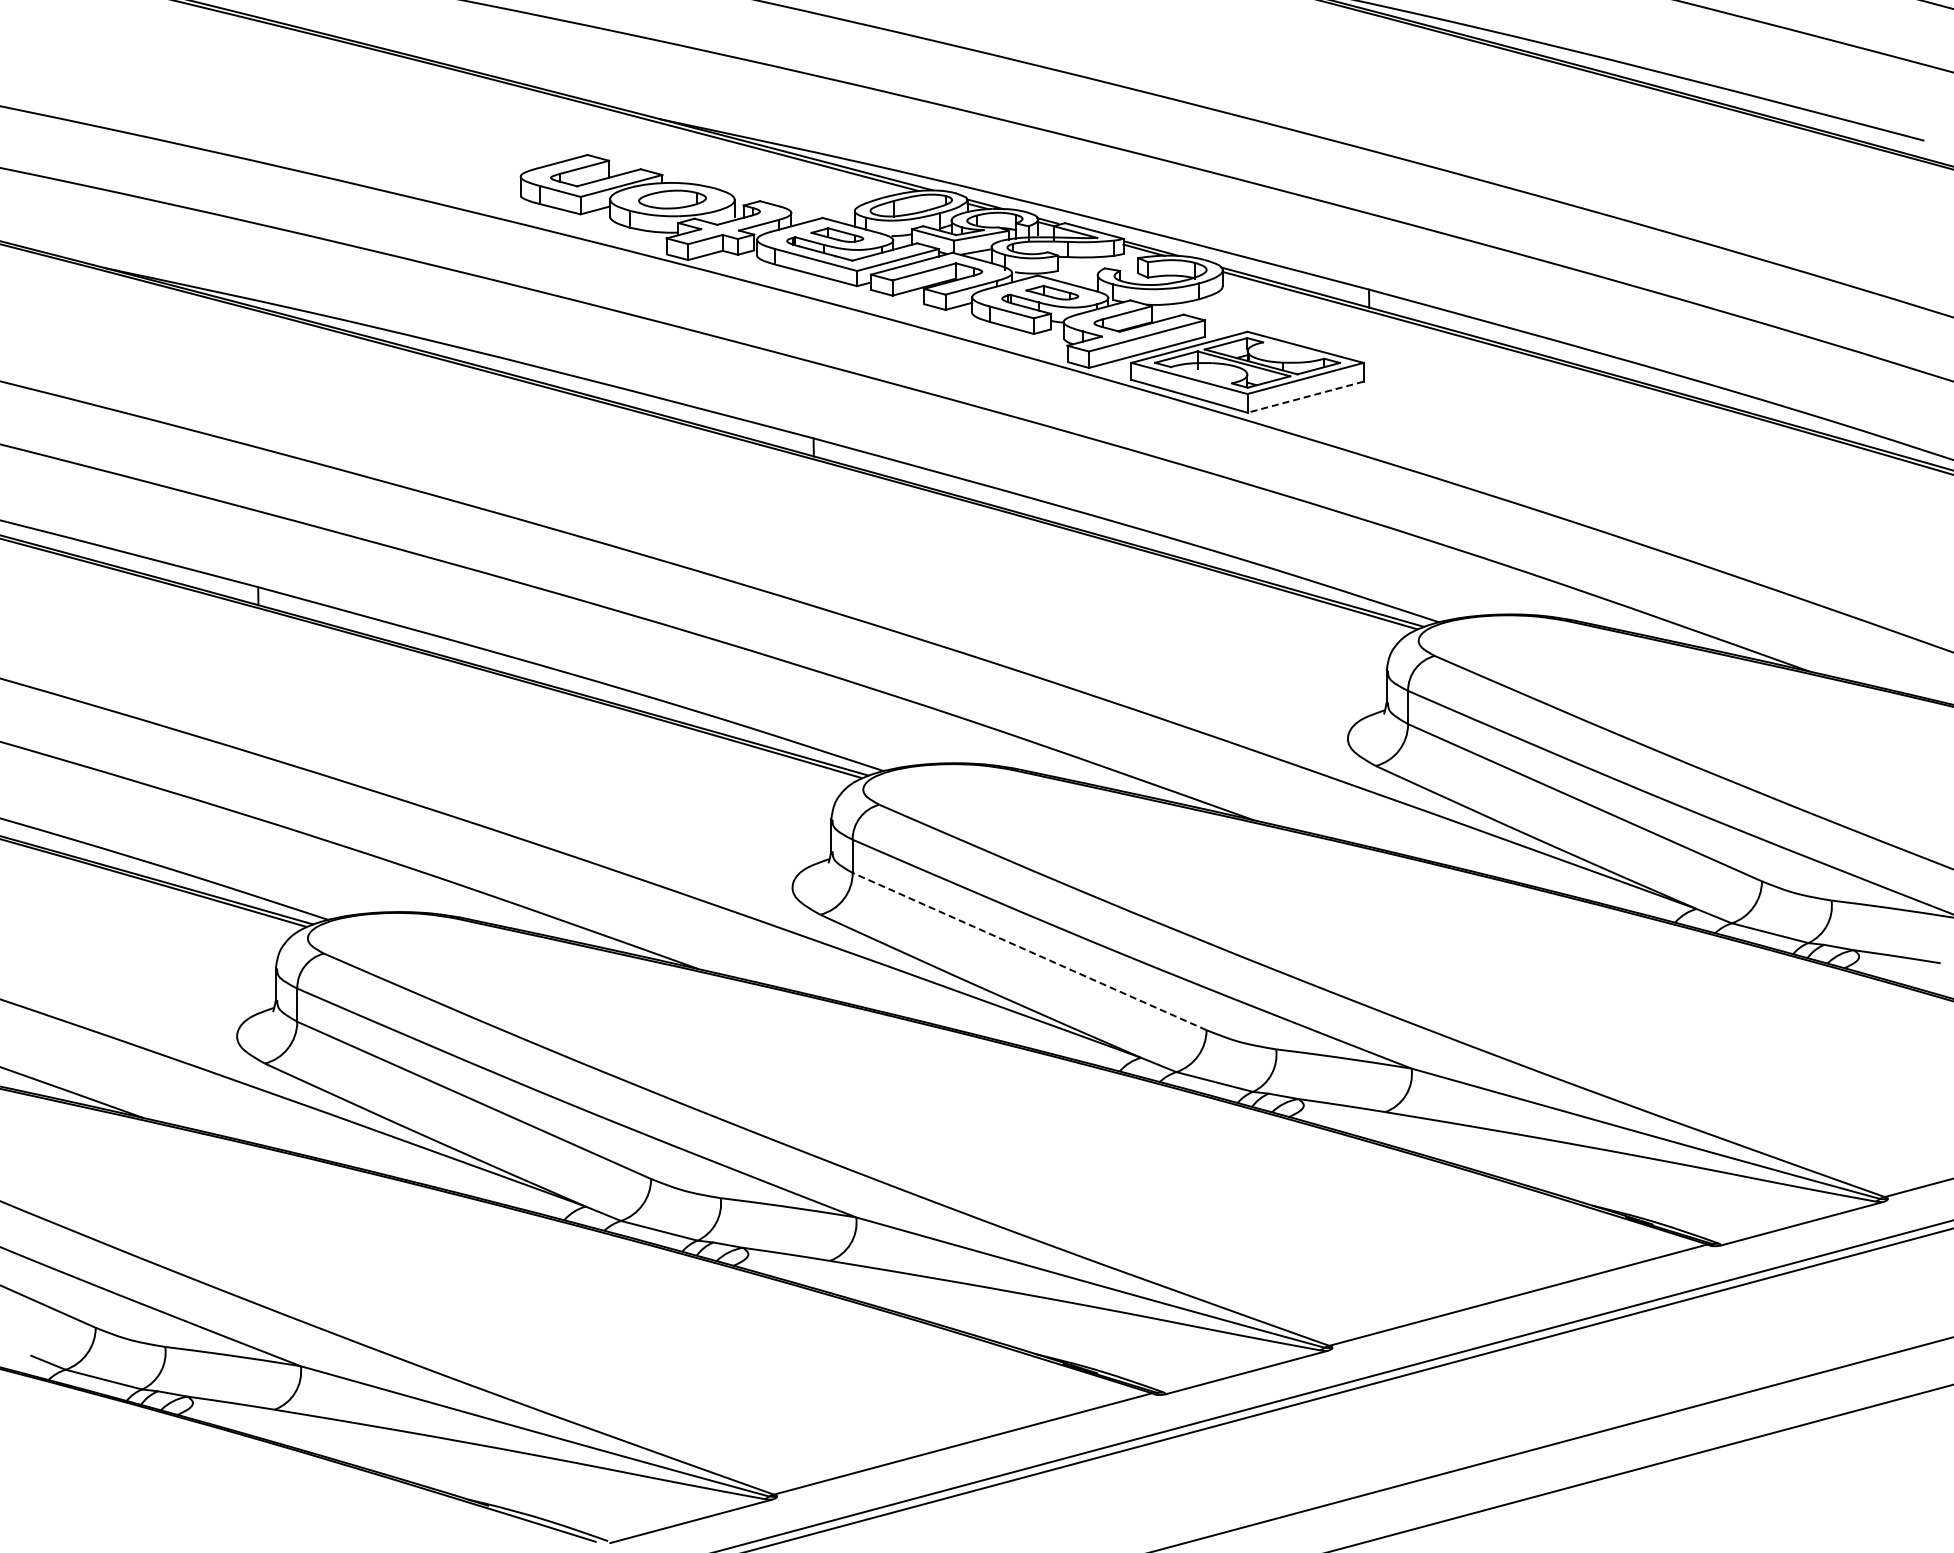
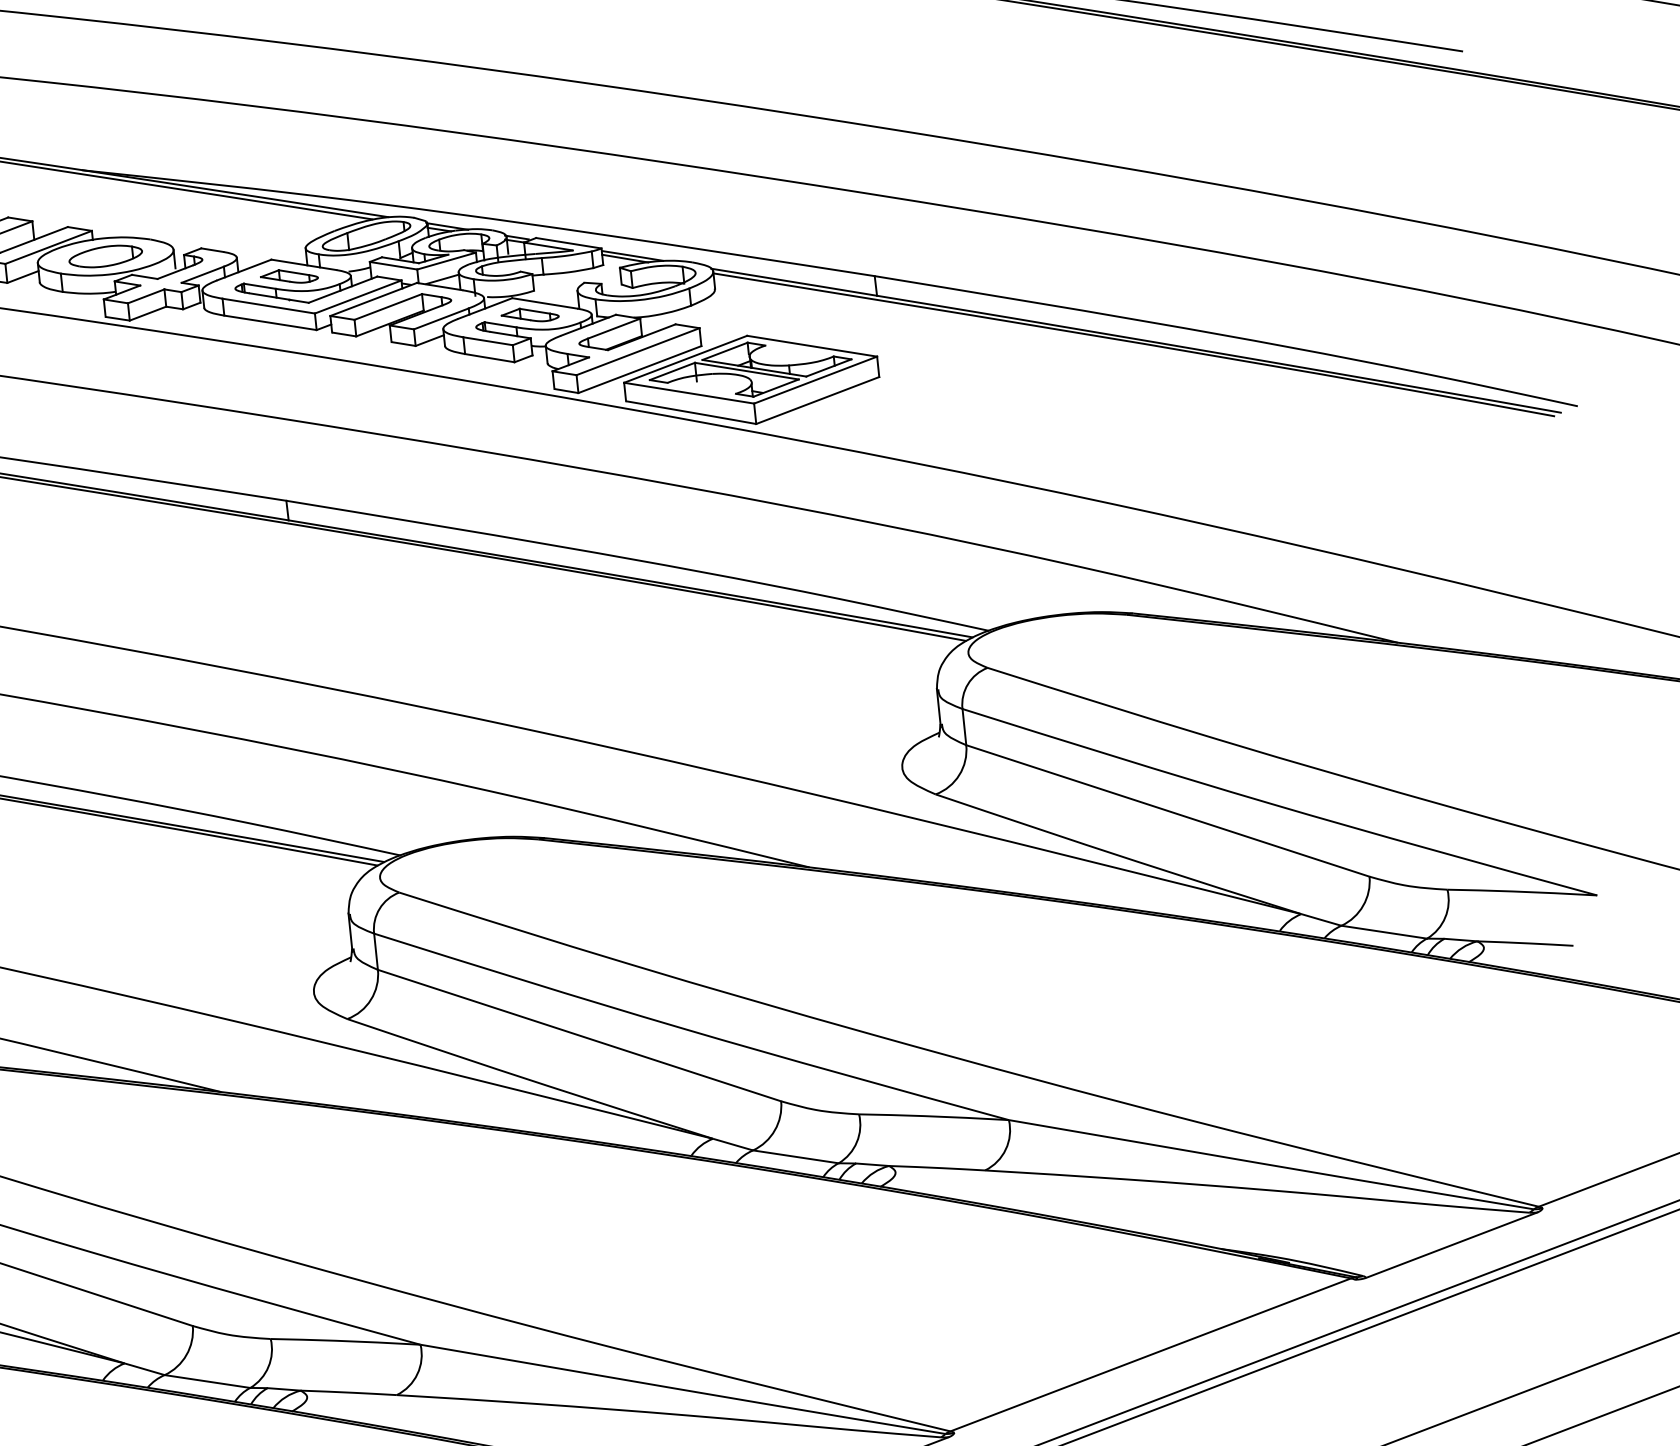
line: (1305, 397) -> (817, 400), dashed -> solid
line: (1029, 951) -> (579, 1035), dashed -> solid

